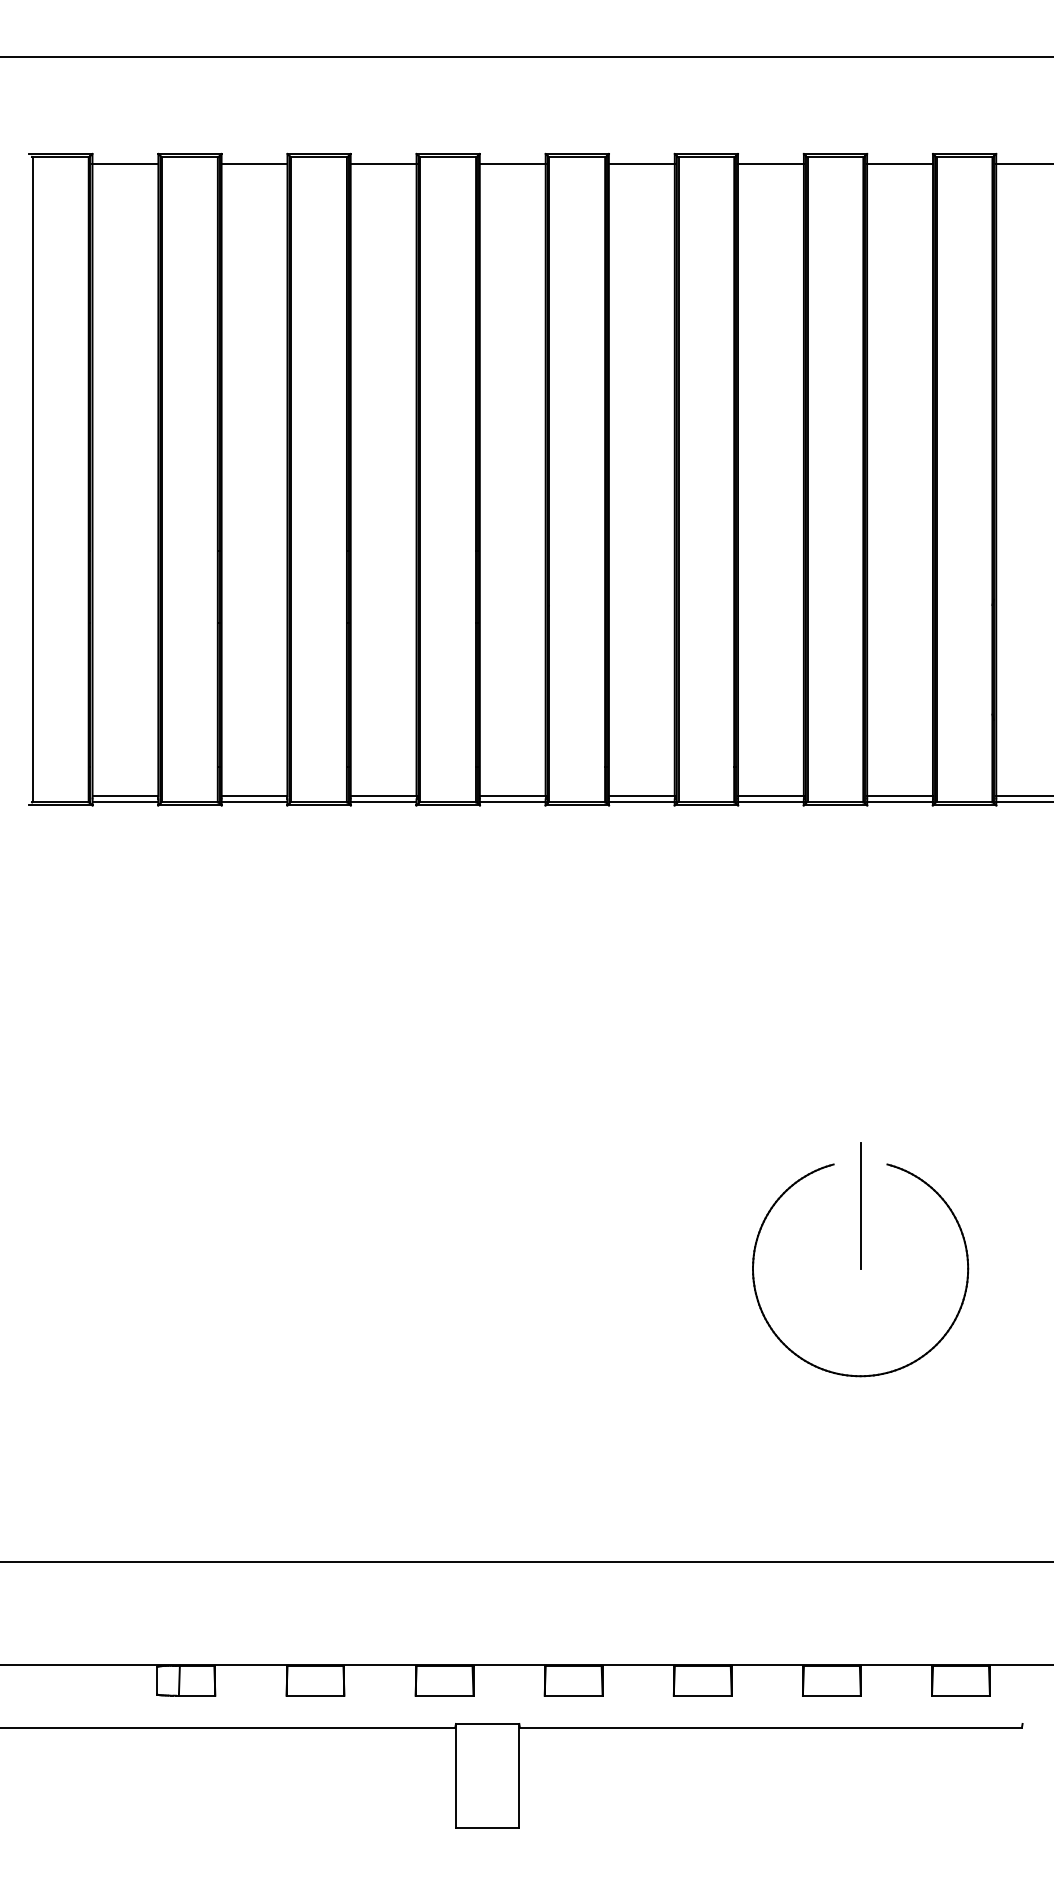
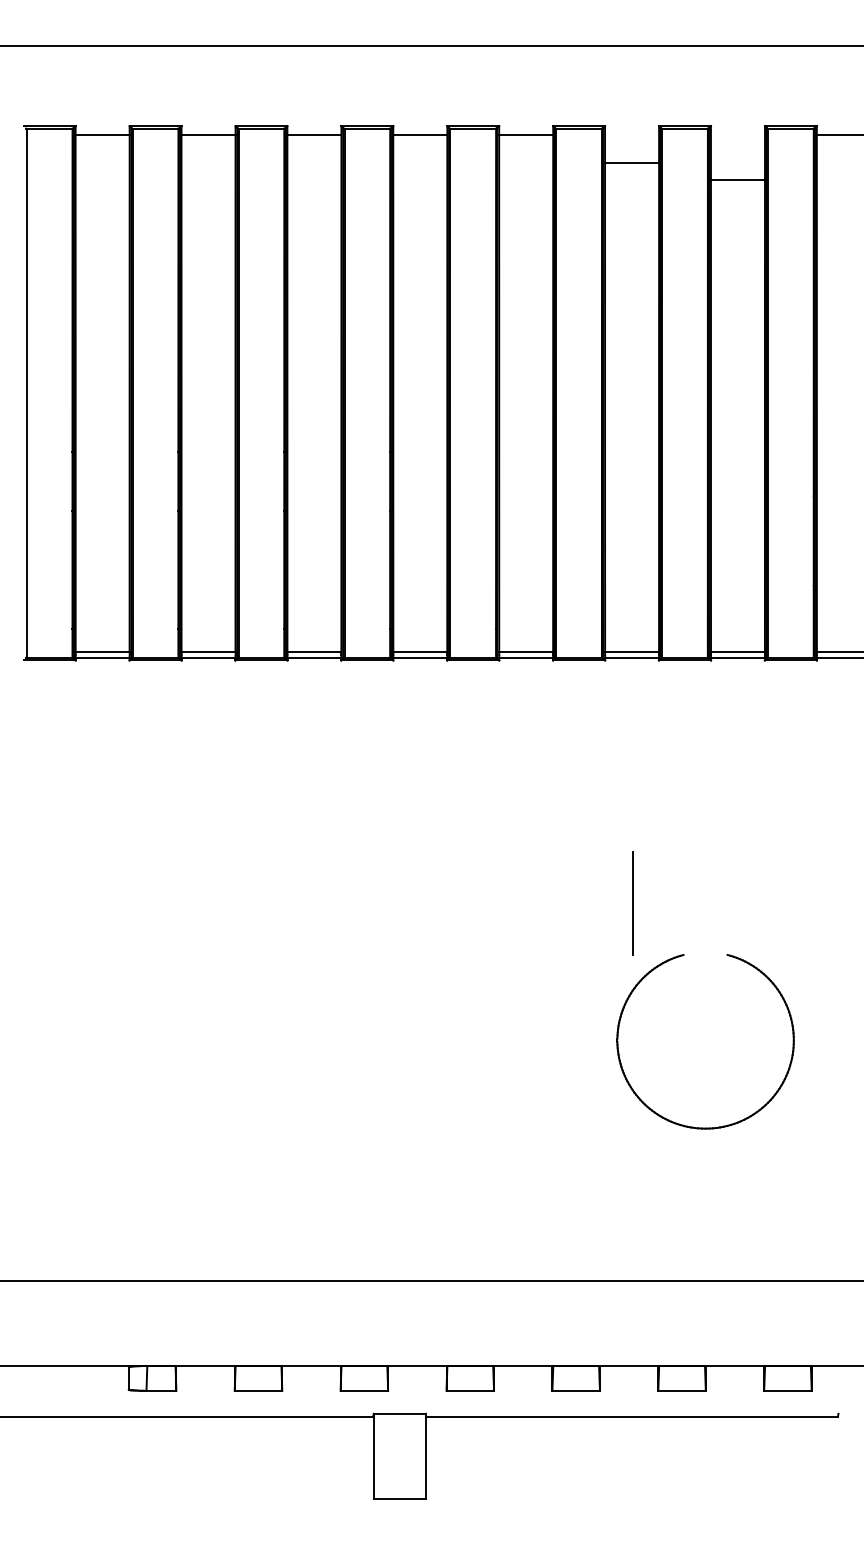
line: (770, 164) -> (631, 162), moved
line: (899, 164) -> (737, 179), moved
line: (860, 1205) -> (632, 903), moved

